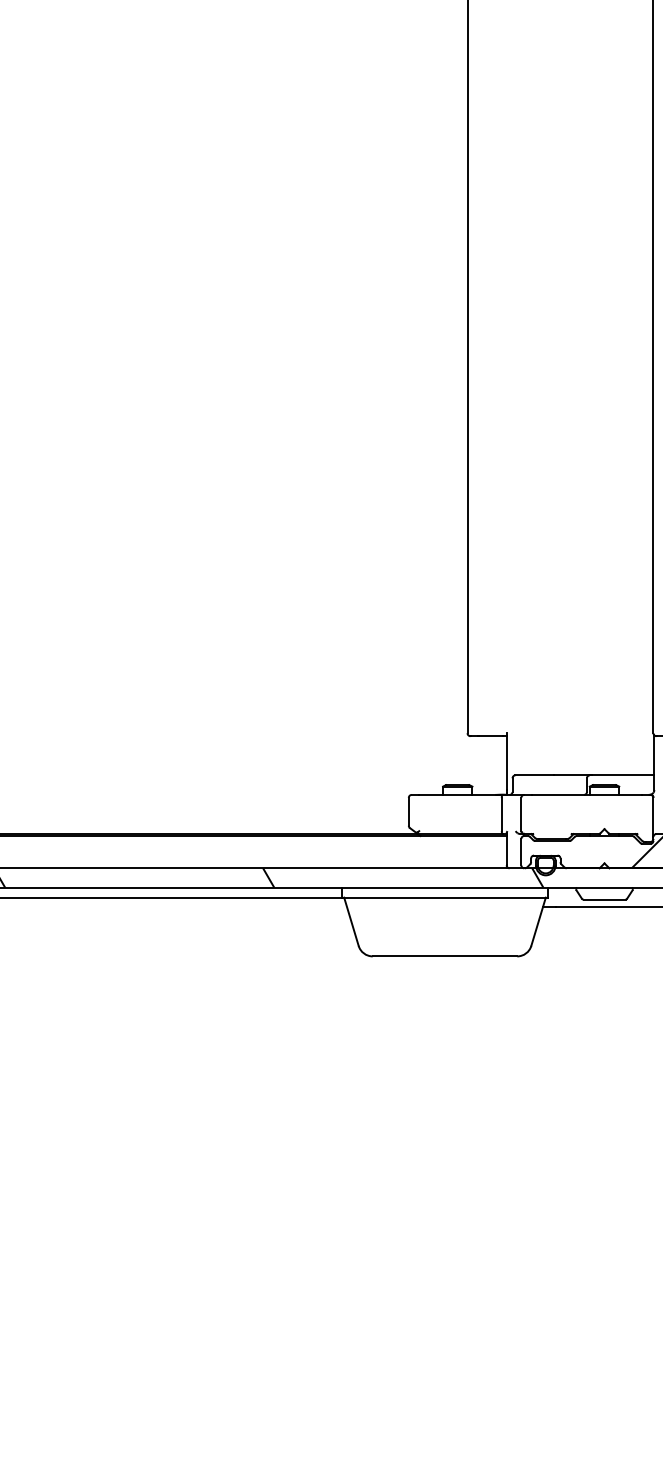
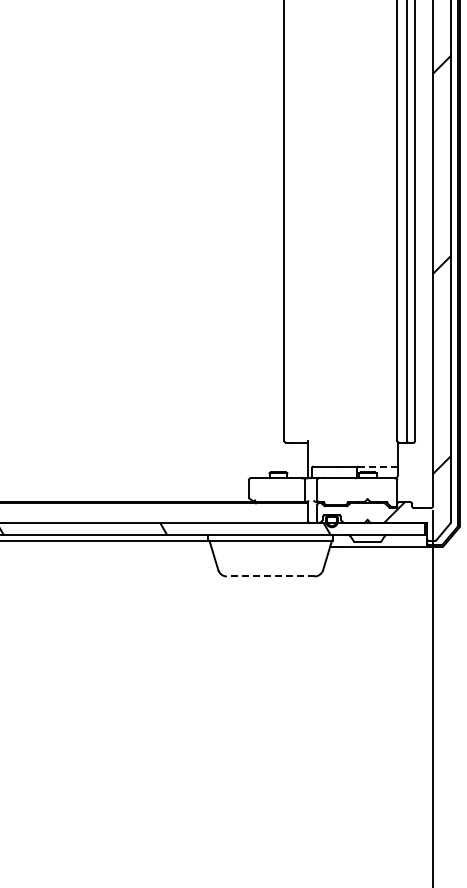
line: (622, 775) -> (378, 466), solid -> dashed
line: (444, 956) -> (270, 576), solid -> dashed

